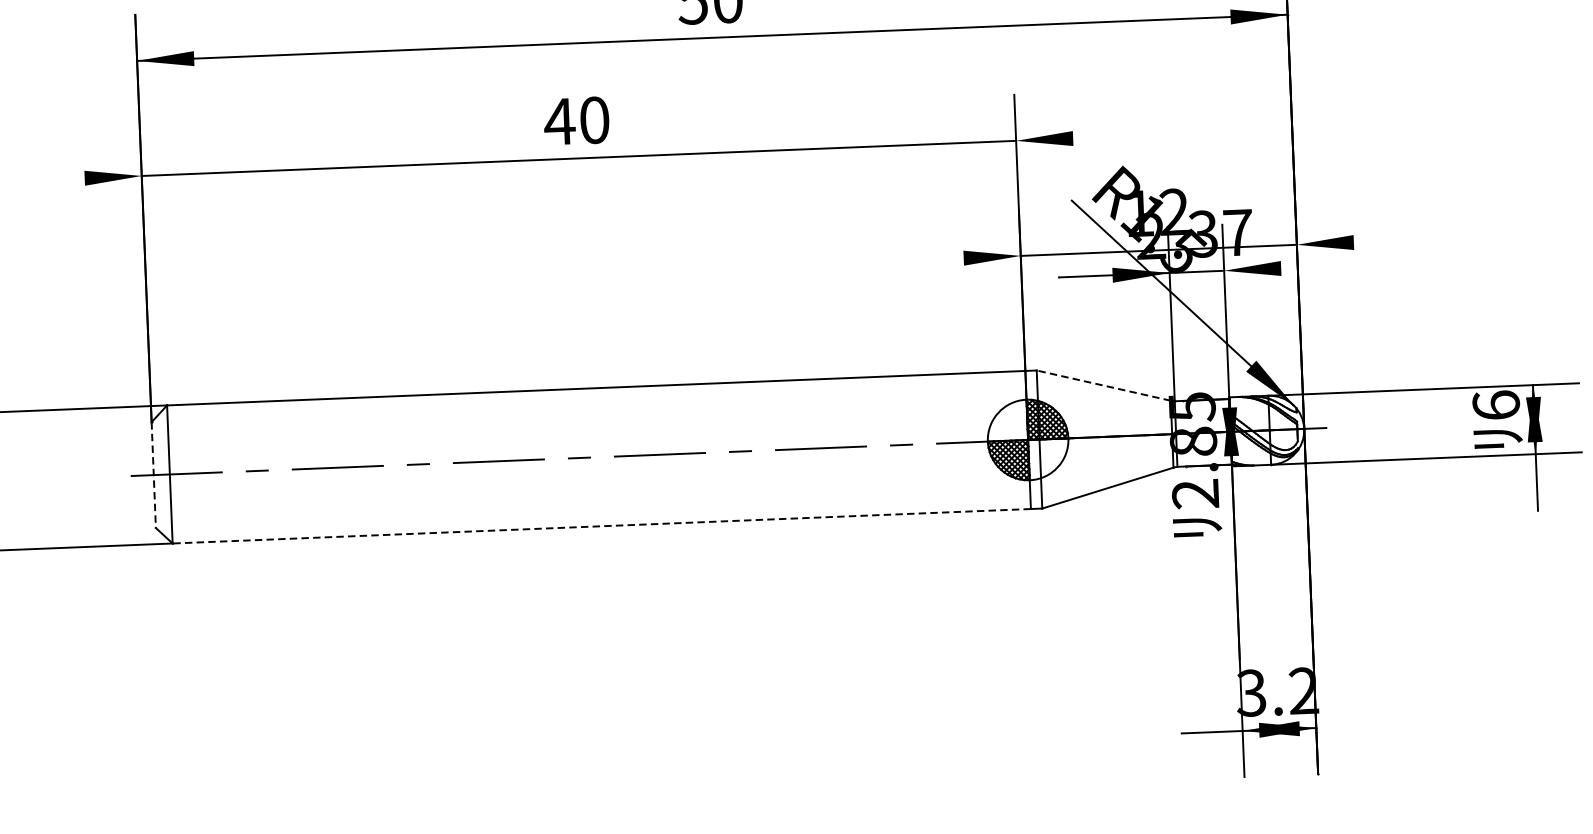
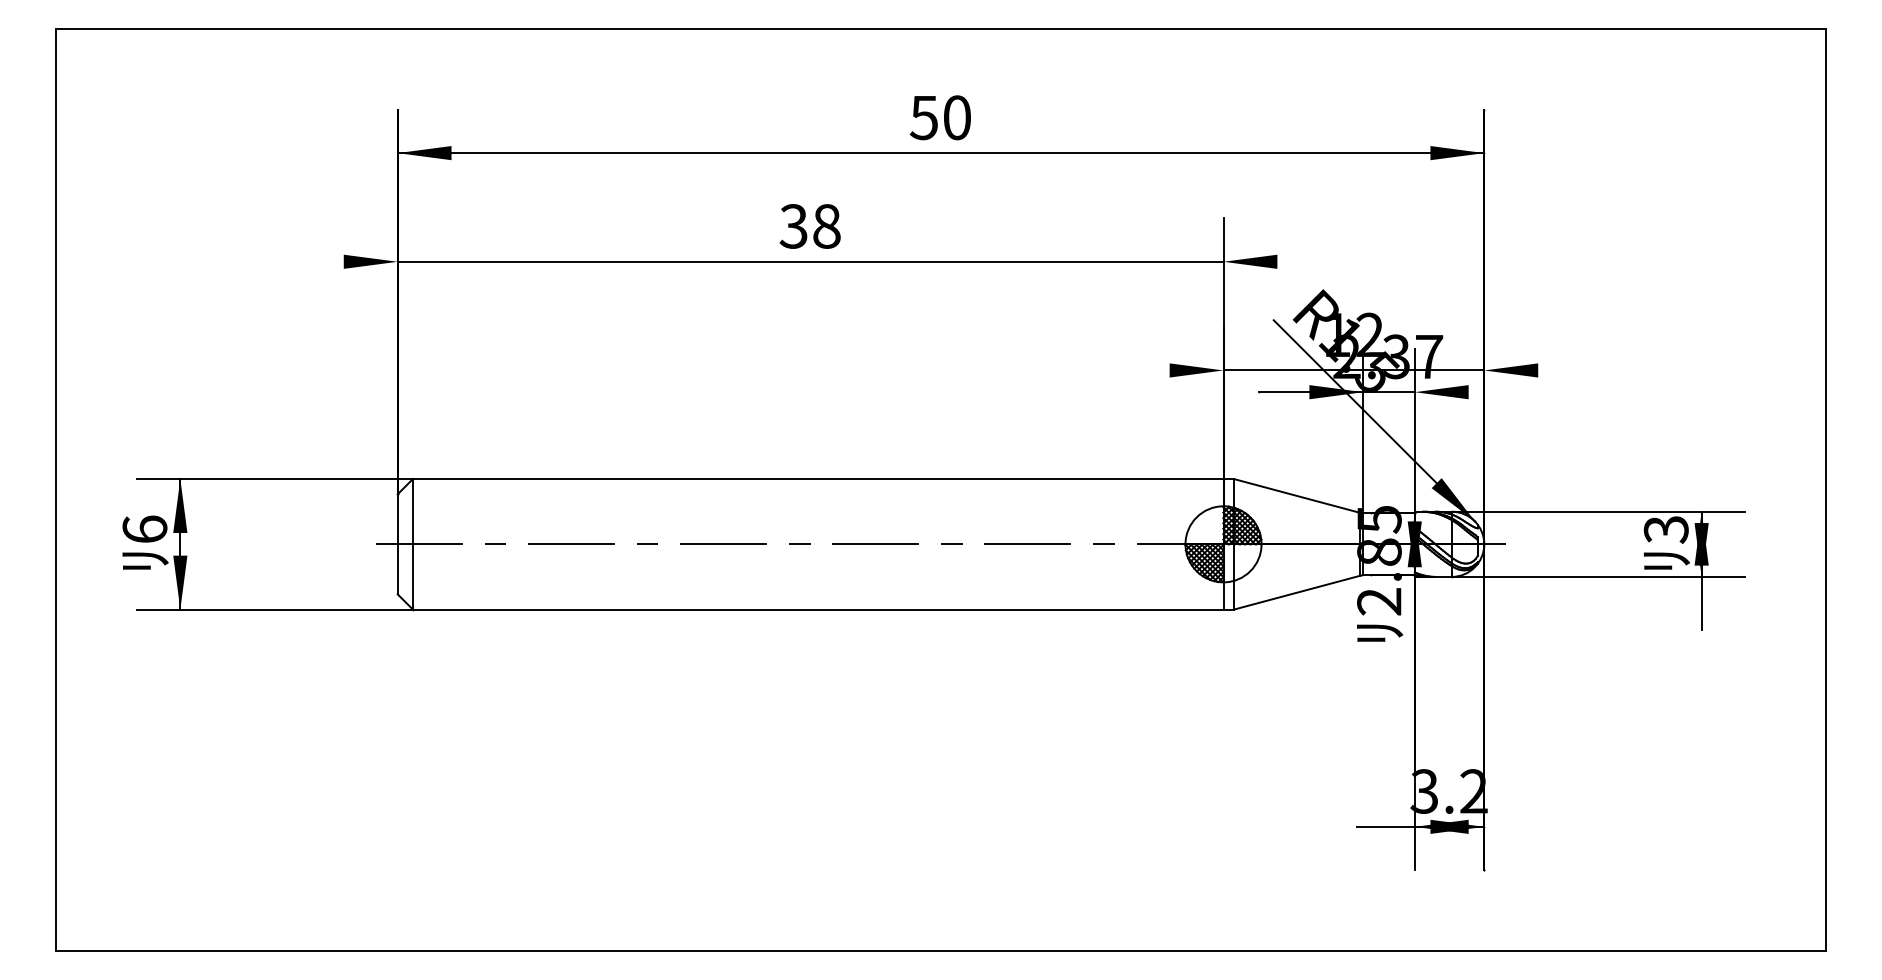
text: (576, 121) -> (809, 226), 40 -> 38
line: (1103, 385) -> (1296, 495), dashed -> solid
text: (1495, 405) -> (1665, 529), 6 -> 3
line: (153, 475) -> (397, 544), dashed -> solid
line: (601, 526) -> (817, 609), dashed -> solid

